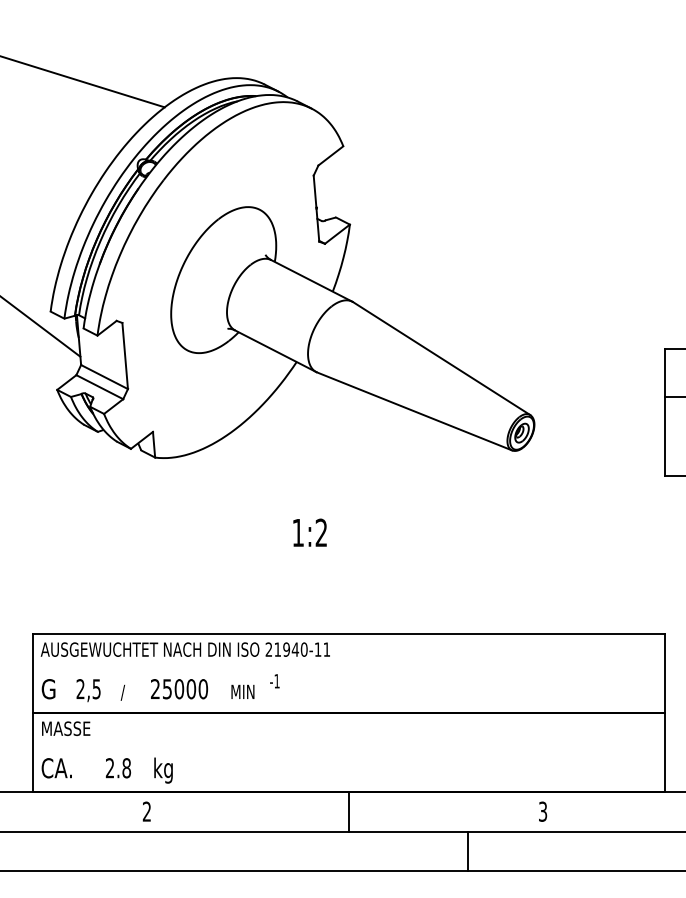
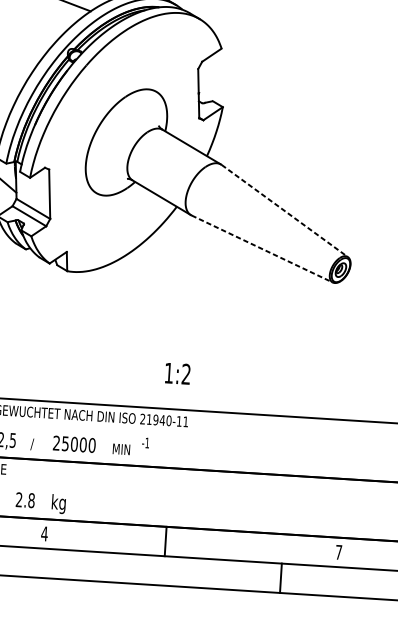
line: (441, 358) -> (284, 210), solid -> dashed
line: (414, 411) -> (262, 249), solid -> dashed
text: (309, 532) -> (177, 373), moved
text: (146, 811) -> (44, 533), 2 -> 4
line: (348, 811) -> (165, 541), moved
text: (543, 811) -> (339, 552), 3 -> 7

